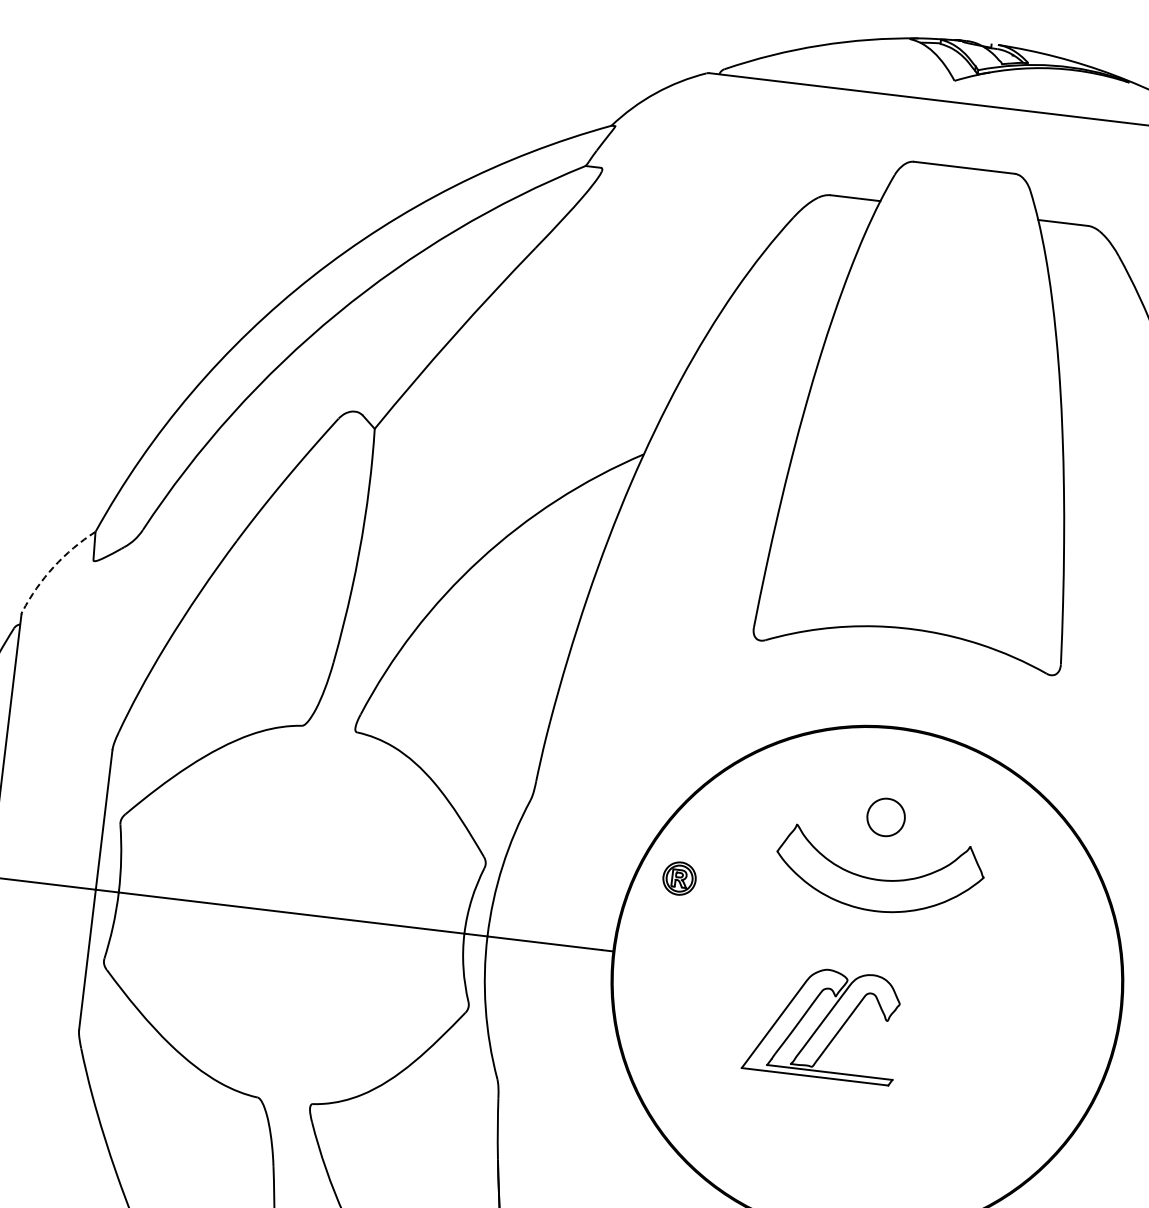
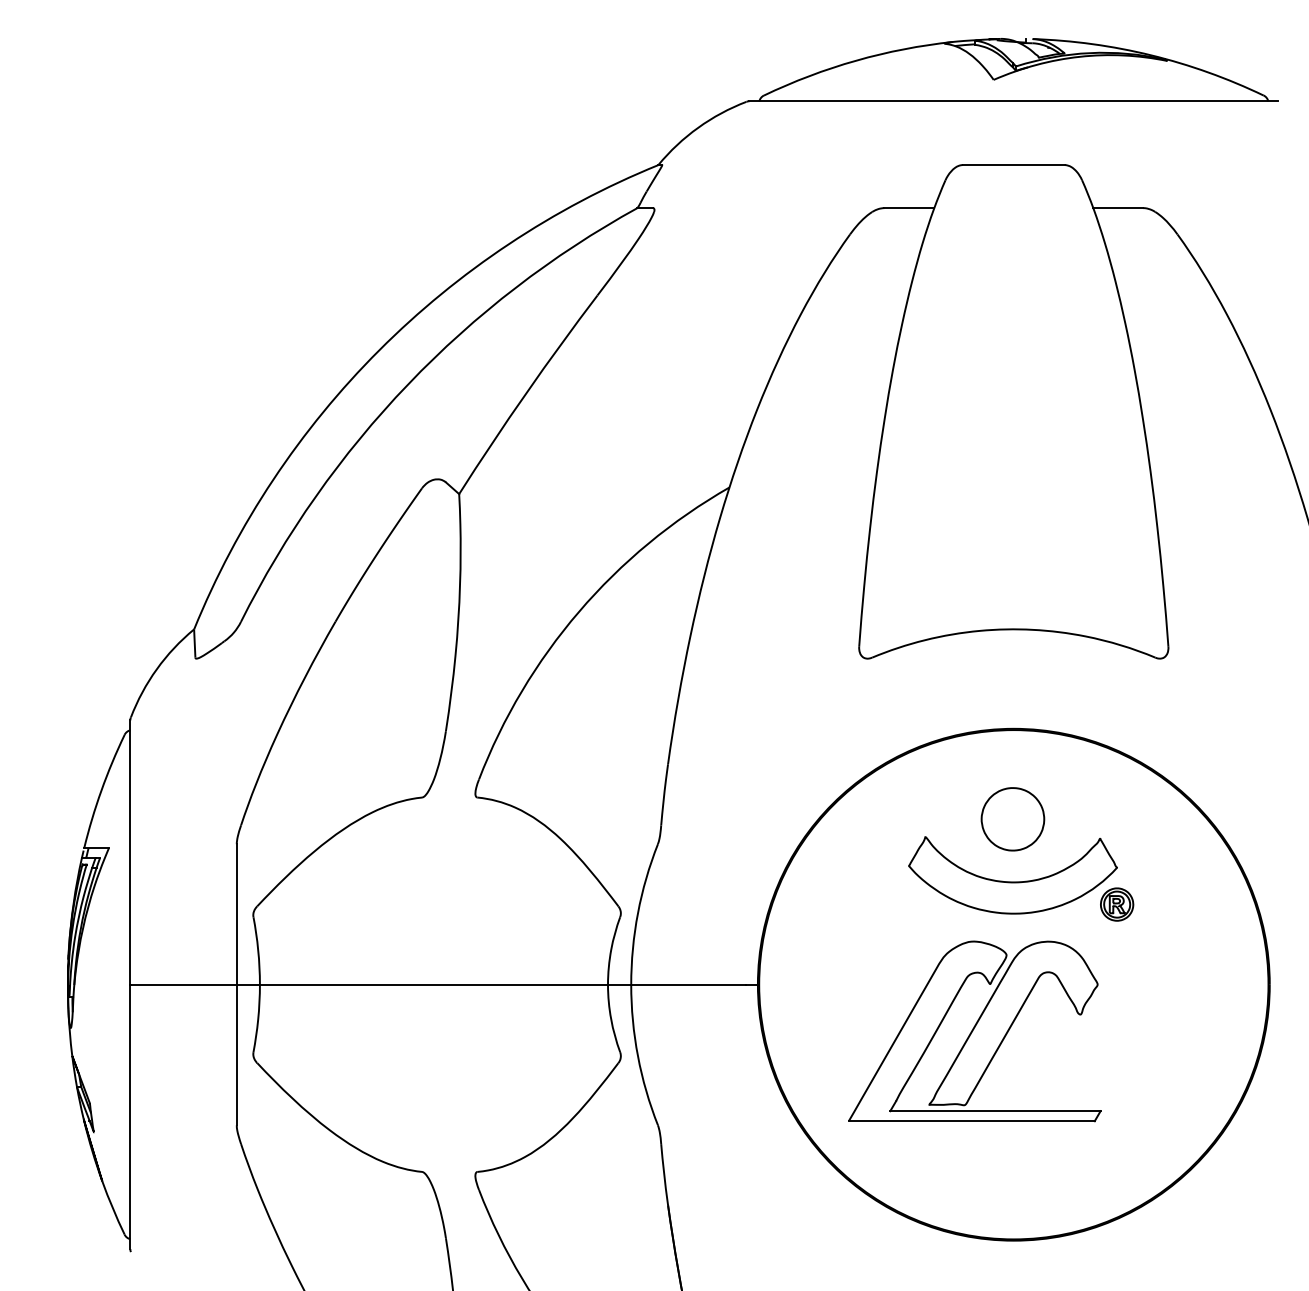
arc: (53, 567) -> (156, 669), dashed -> solid
part: (885, 817) -> (1012, 819), size x1.67
part: (679, 878) -> (1117, 904), moved
part: (822, 1023) -> (974, 1031), size x1.67

